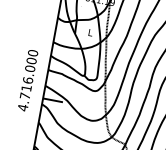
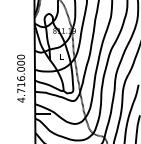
text: (28, 80) -> (21, 78), moved

